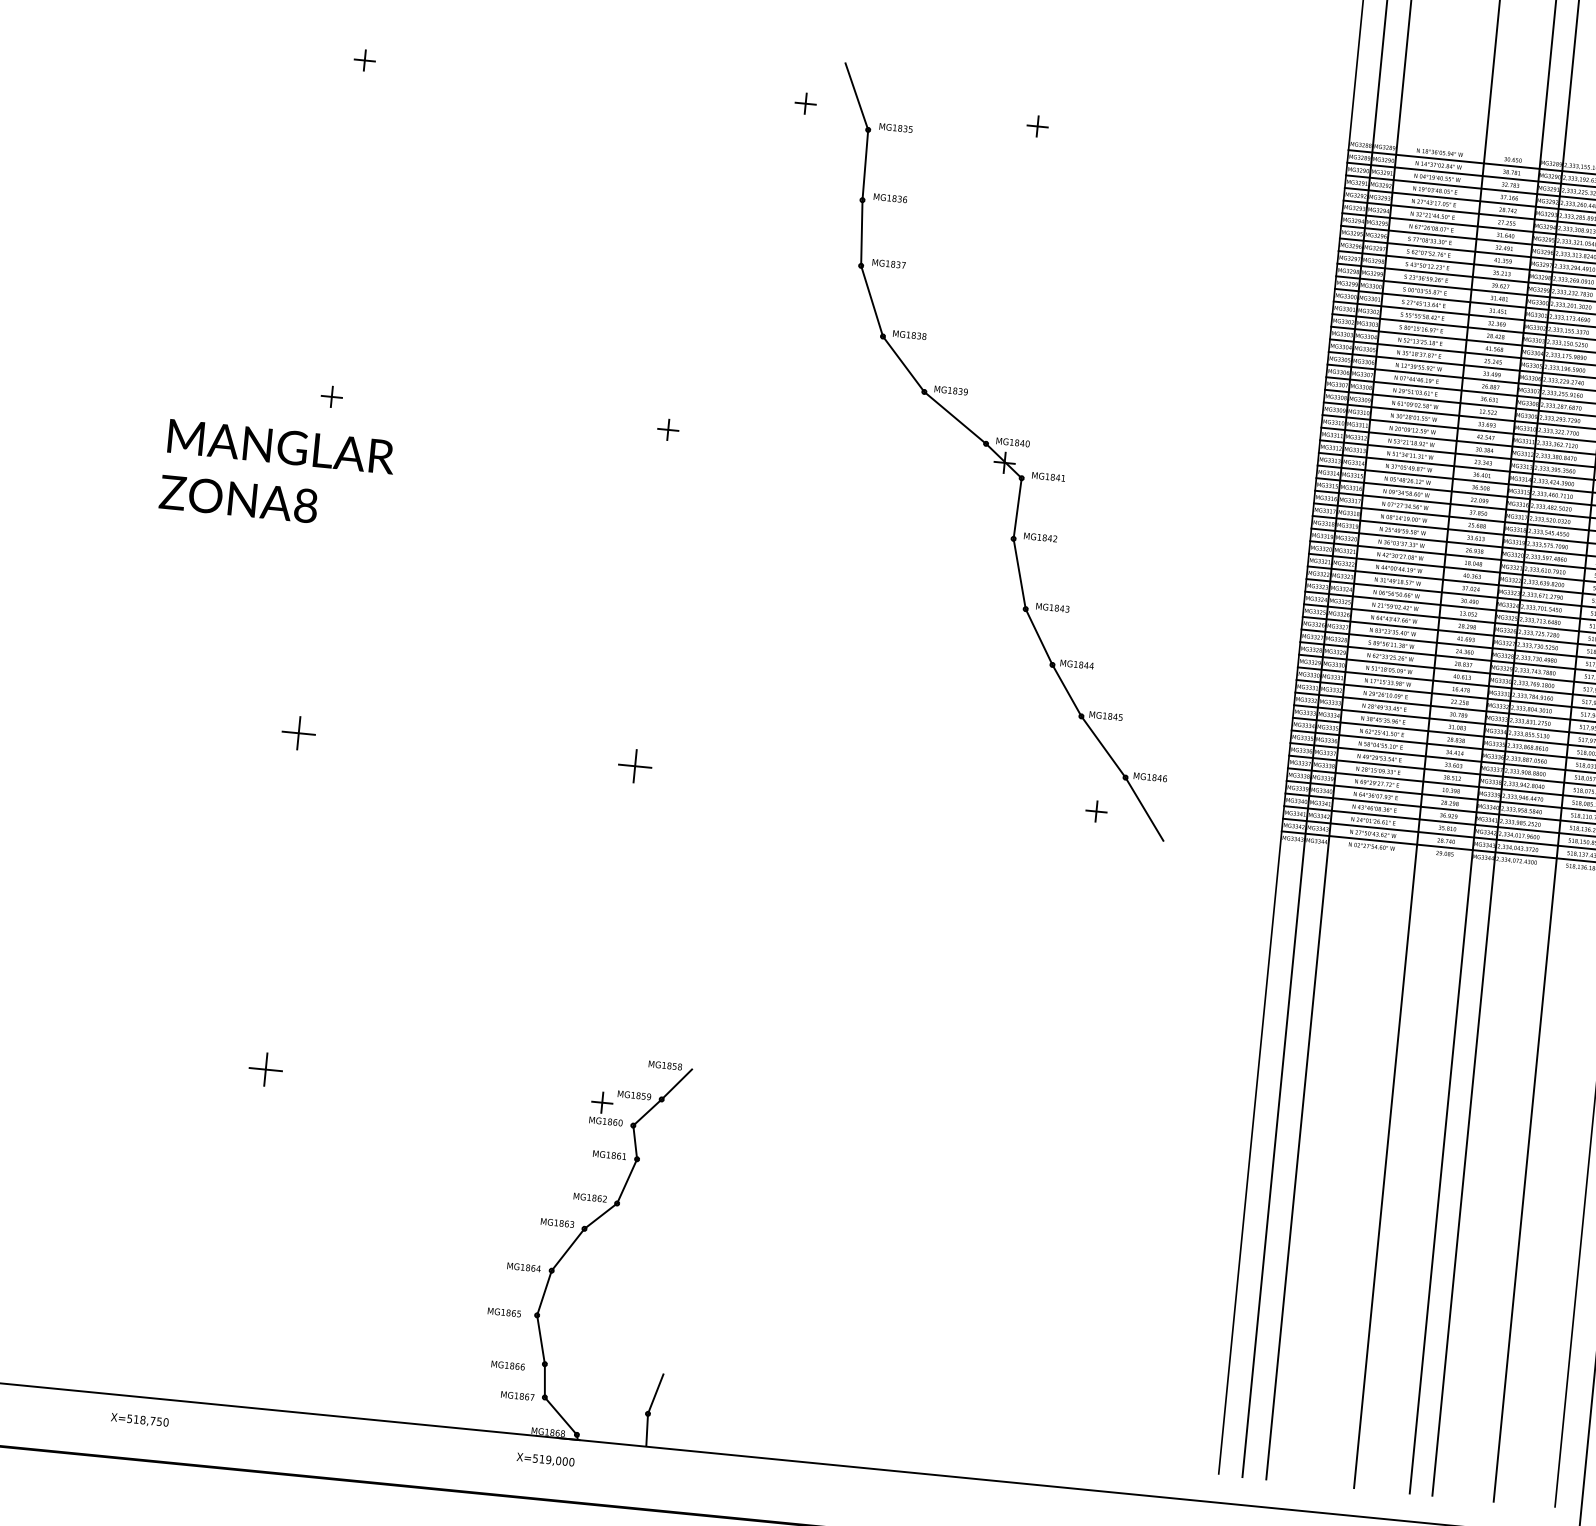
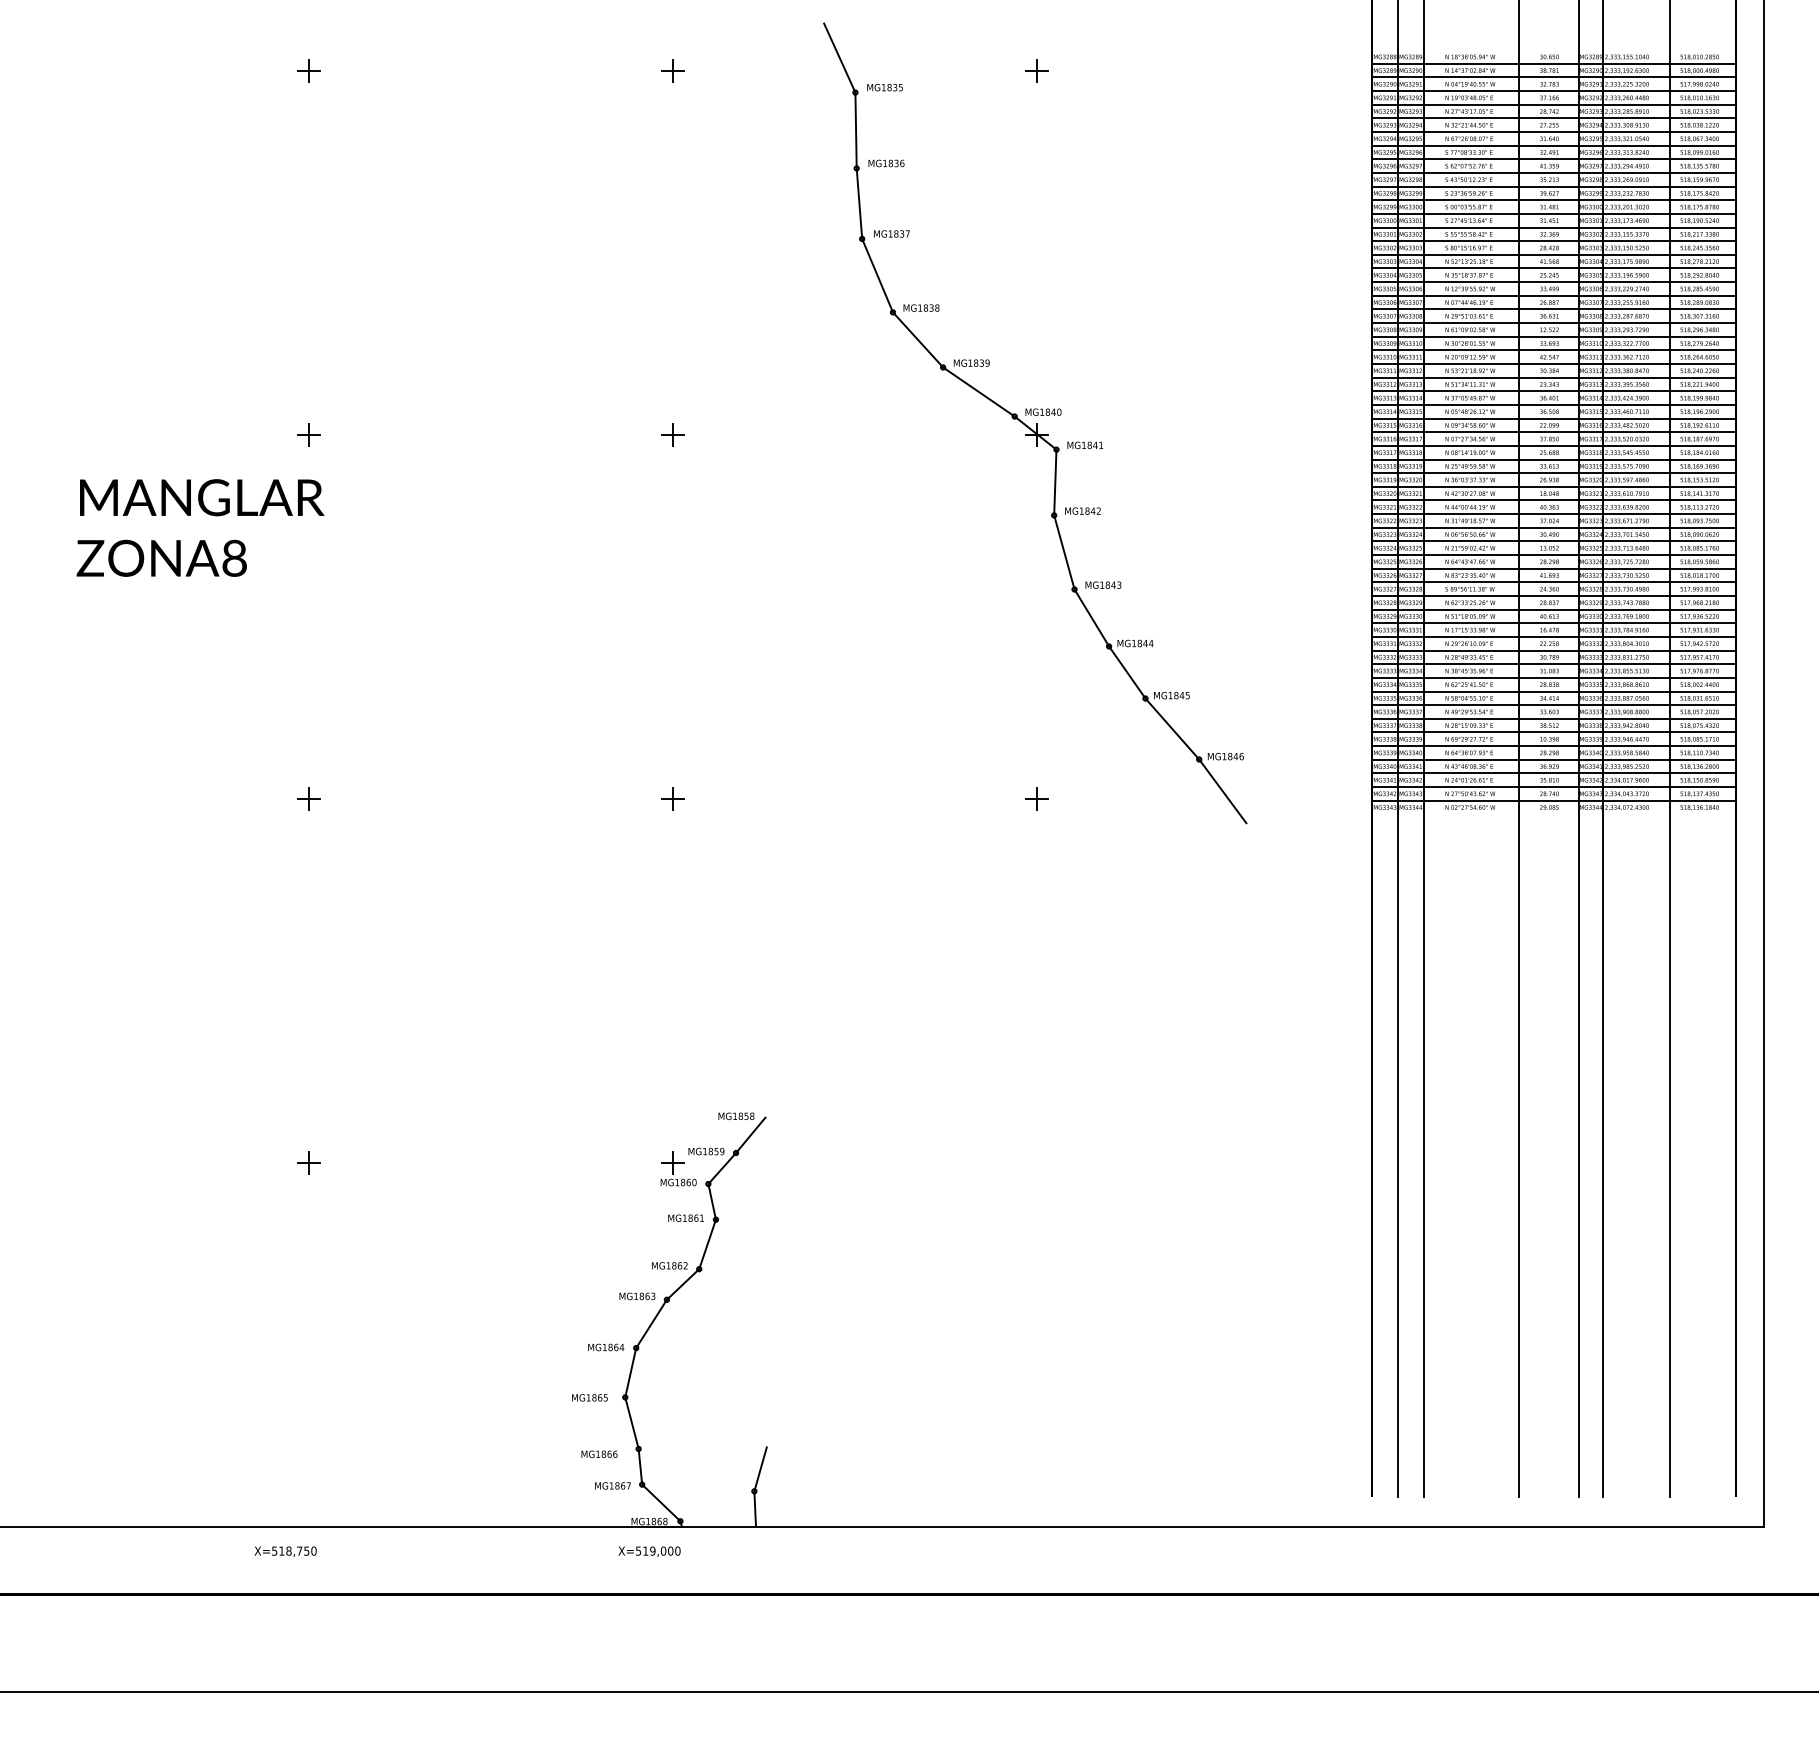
part: (805, 103) -> (672, 70), moved
text: (277, 474) -> (200, 527), moved
part: (298, 732) -> (308, 798), size x0.62
part: (635, 765) -> (672, 798), size x0.62
part: (1096, 811) -> (1036, 798), moved
part: (265, 1069) -> (308, 1162), size x0.62
text: (139, 1420) -> (285, 1551), moved

